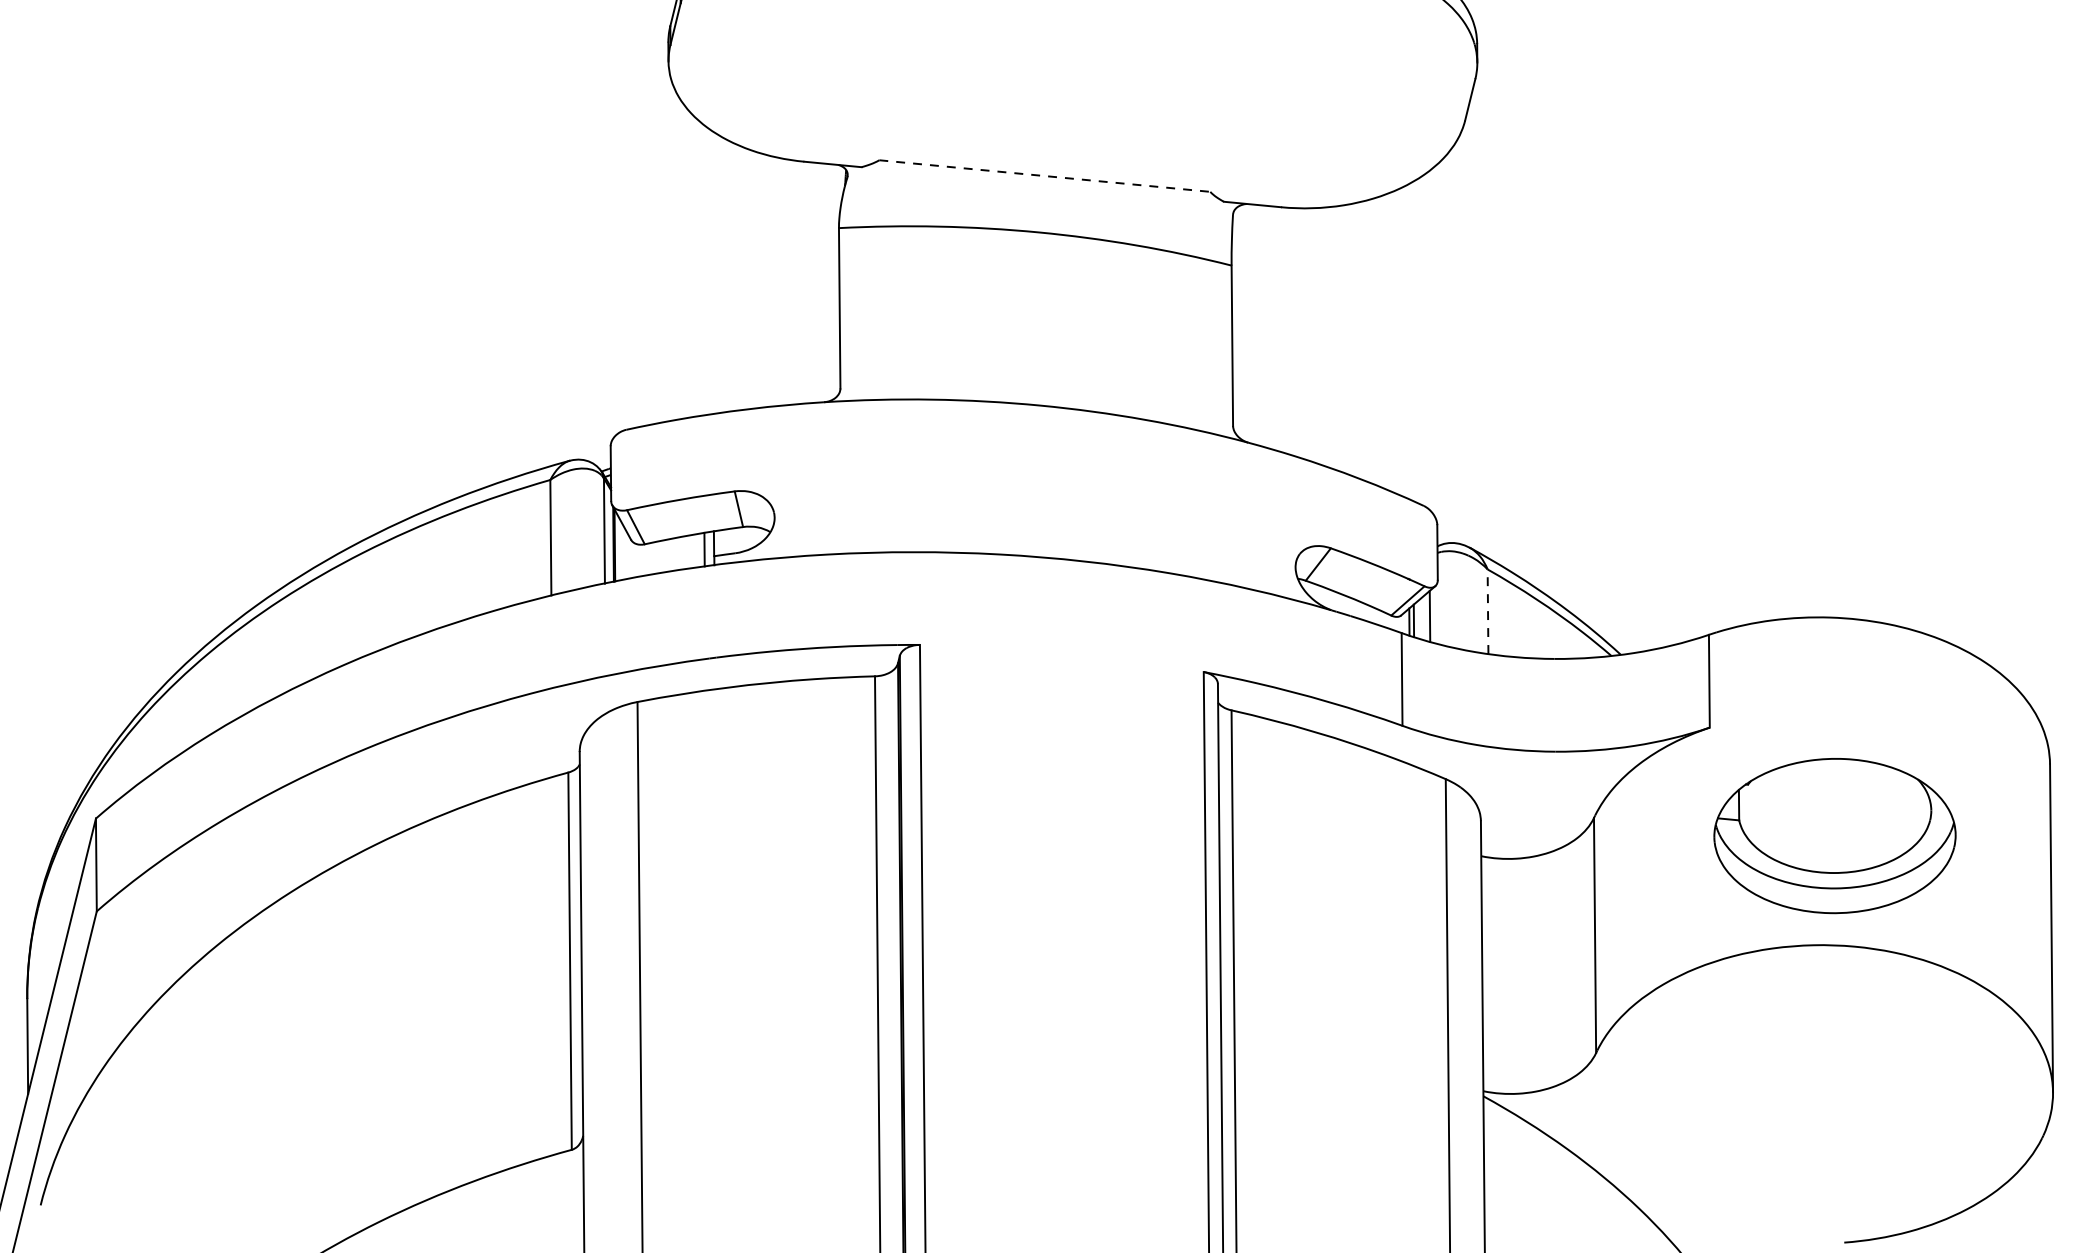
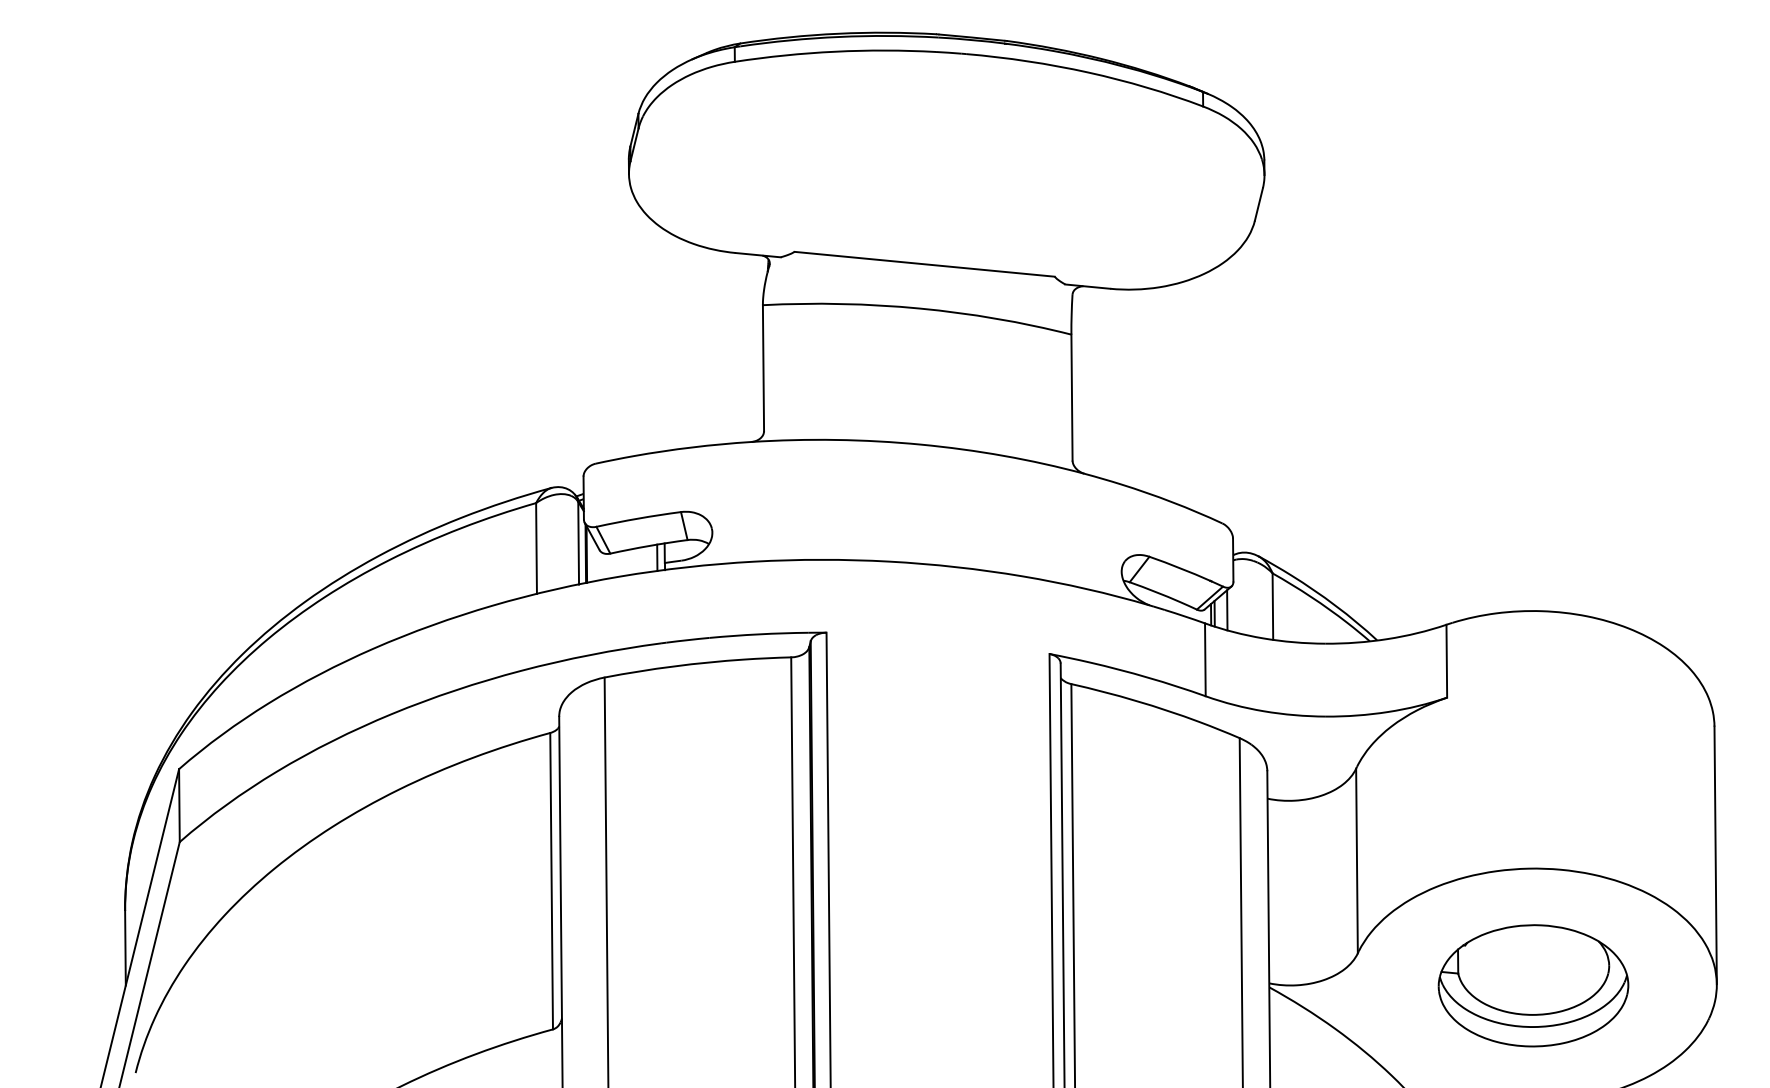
line: (1044, 176) -> (924, 264), dashed -> solid
line: (1487, 611) -> (1272, 606), dashed -> solid
part: (1834, 835) -> (1533, 985), moved

